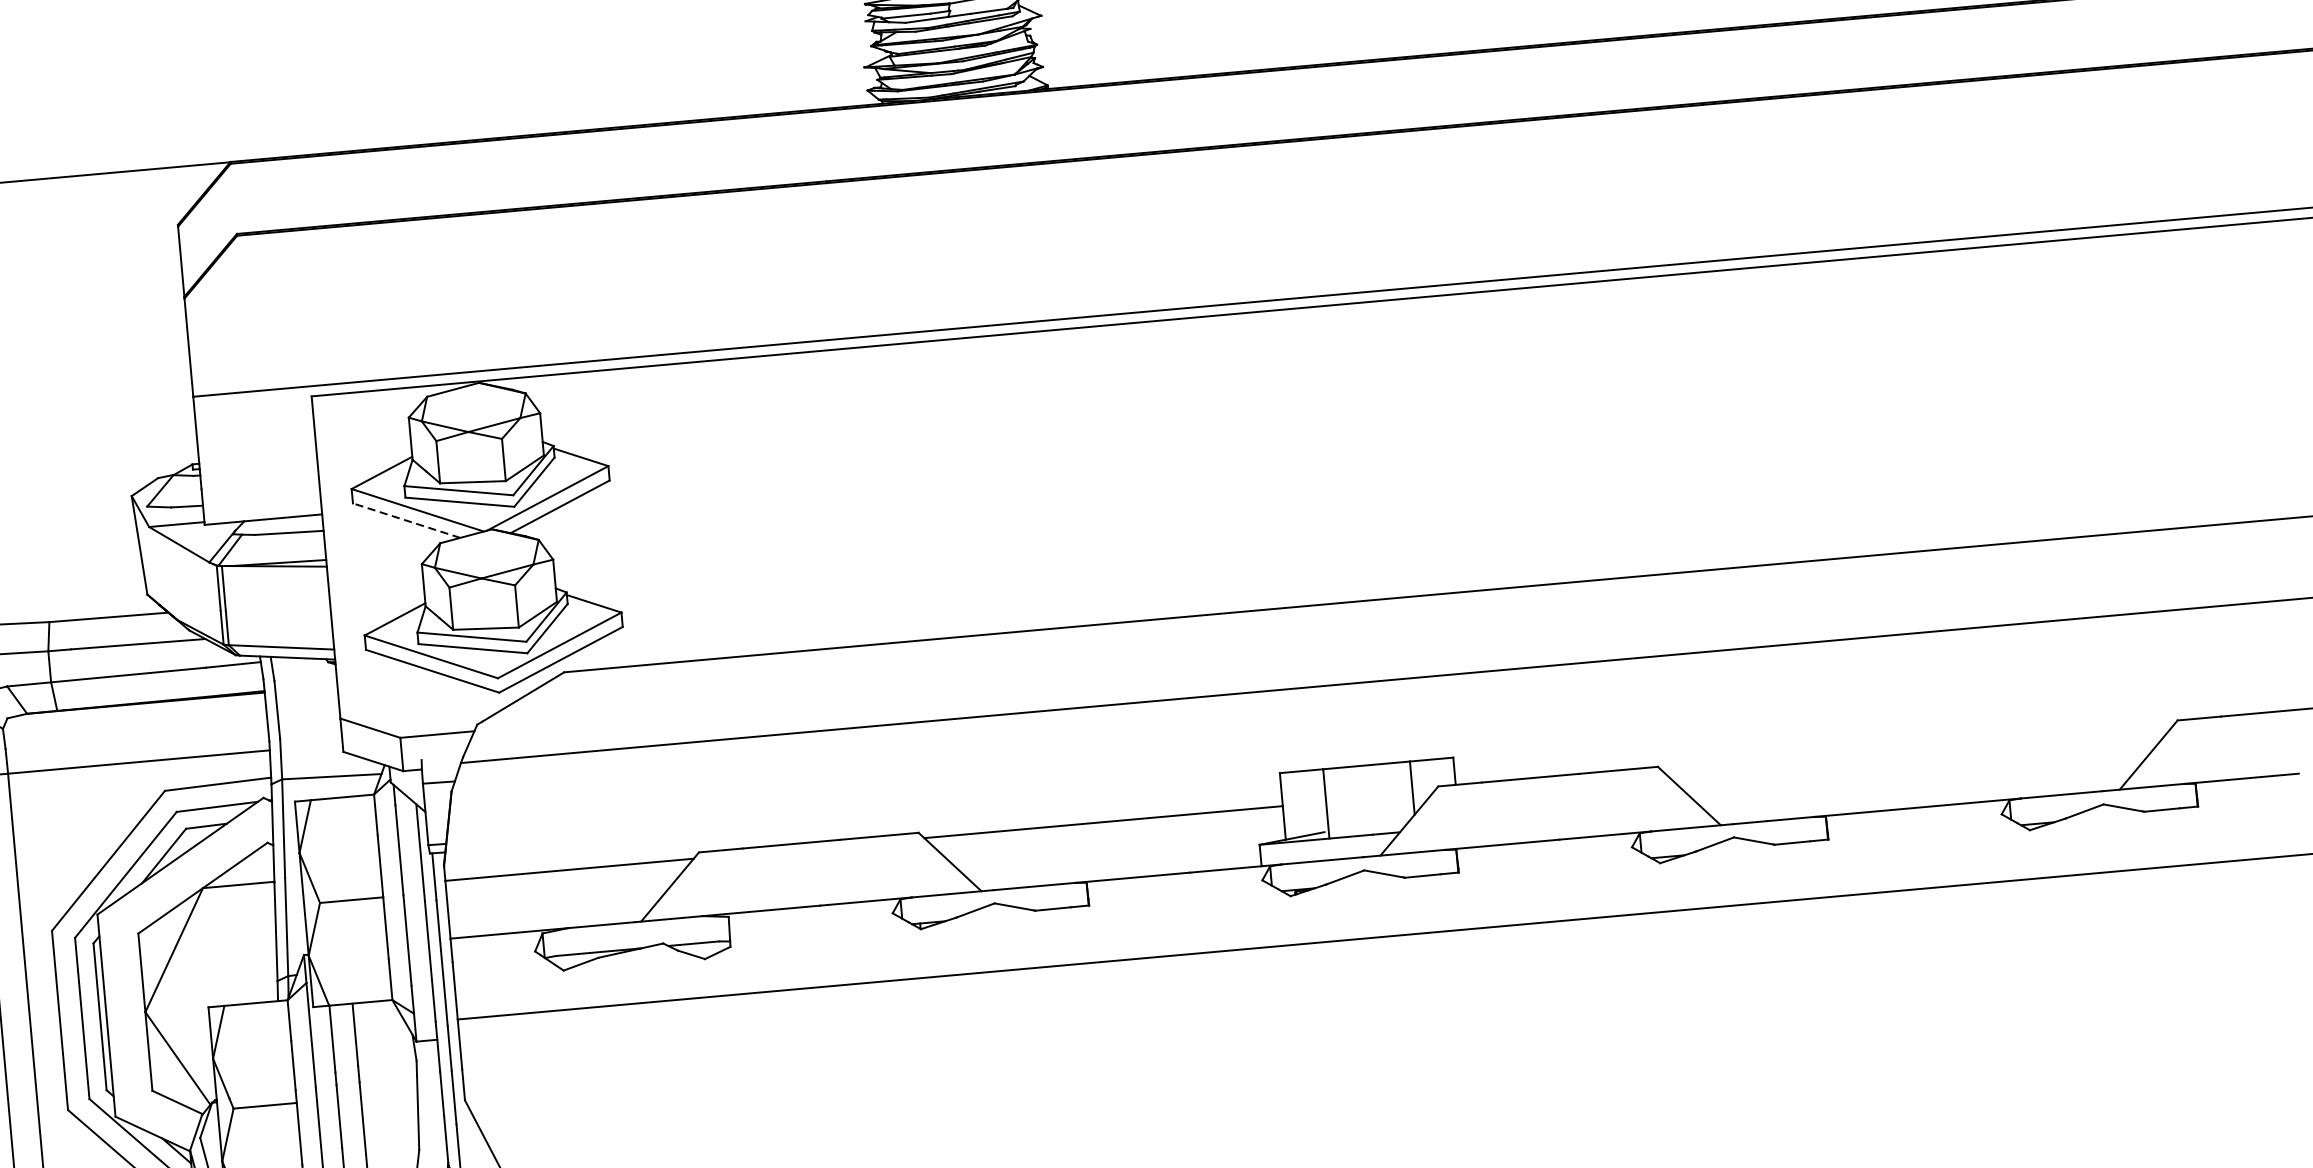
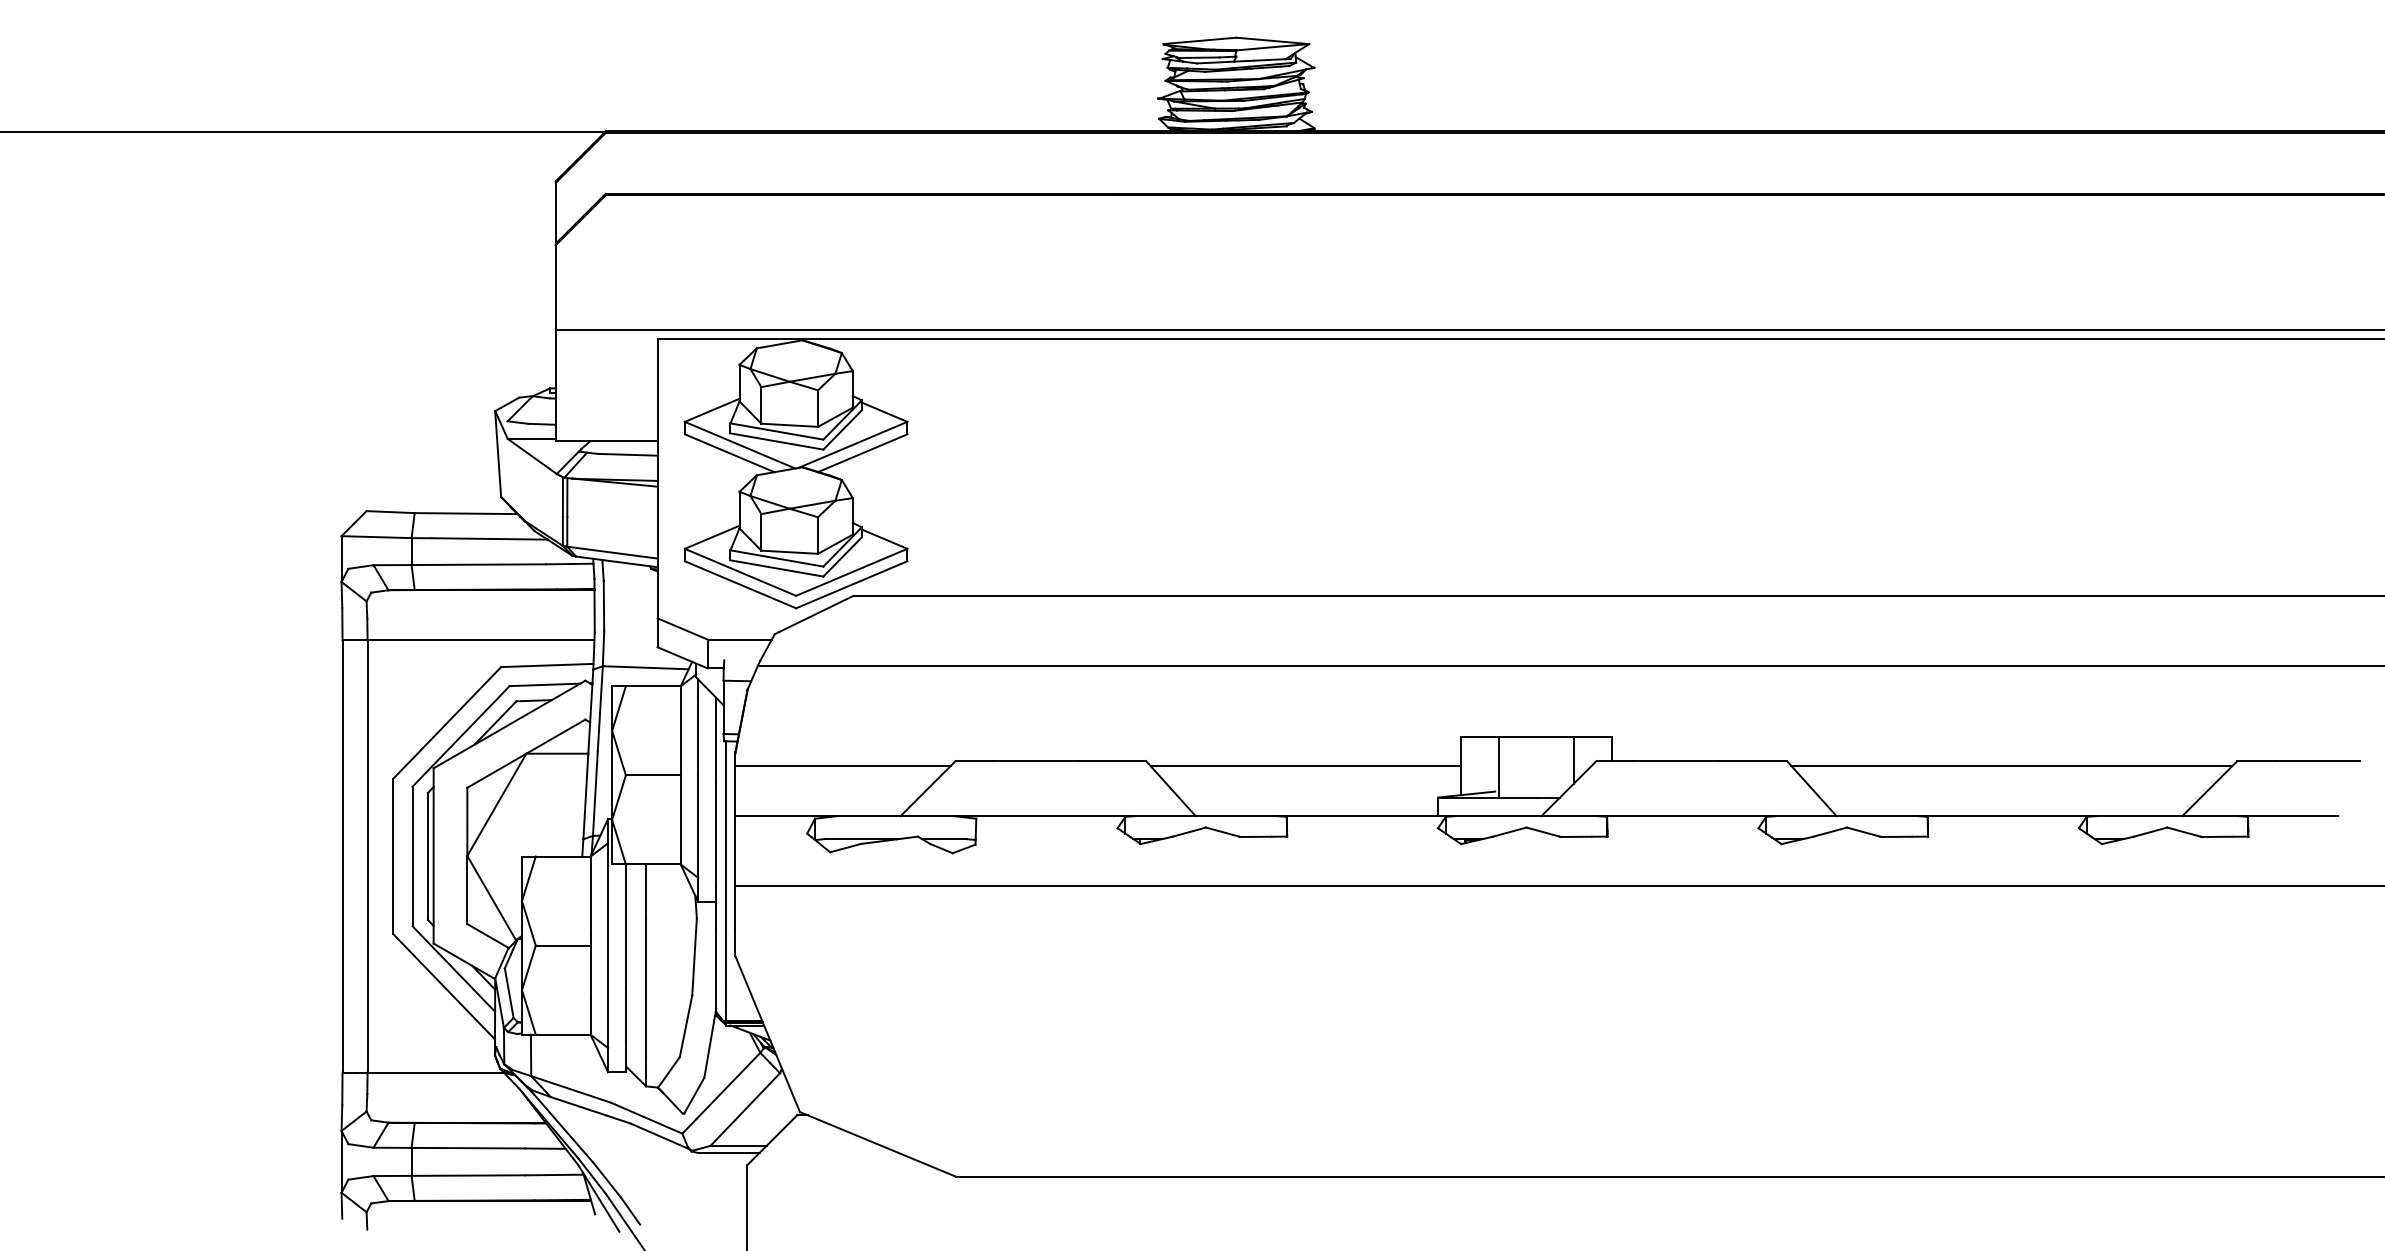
line: (406, 520) -> (729, 453), dashed -> solid
line: (1917, 750) -> (2011, 766), added

